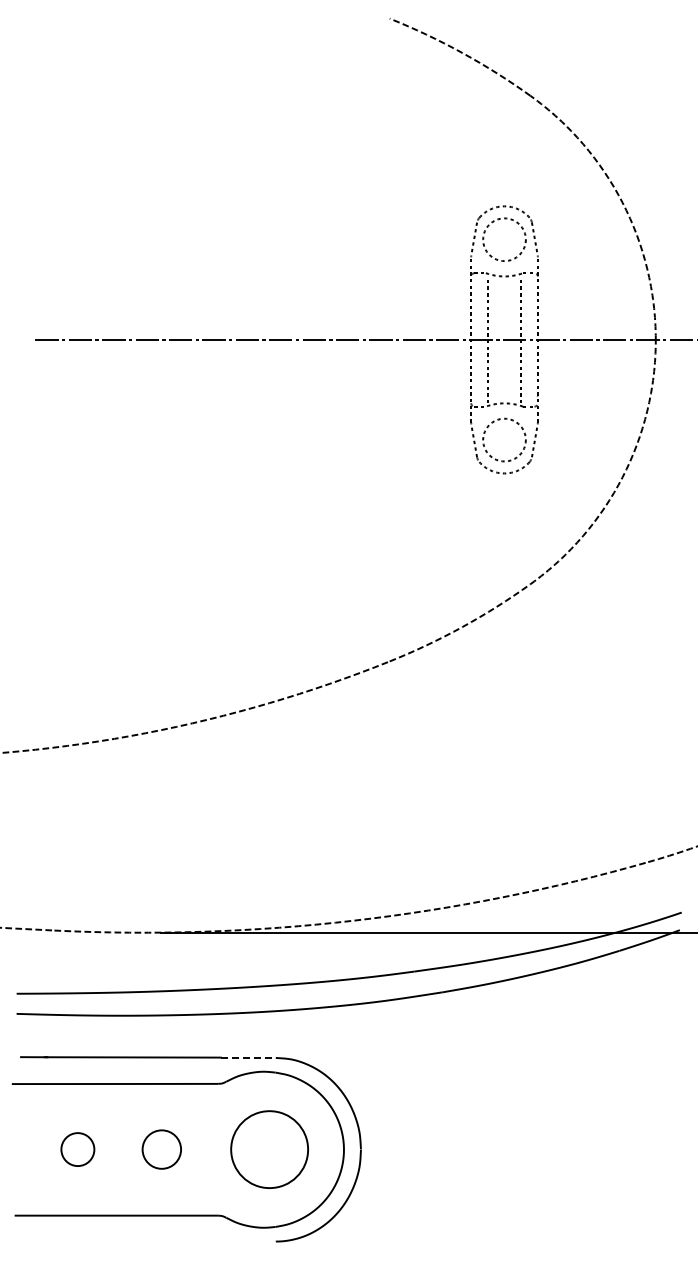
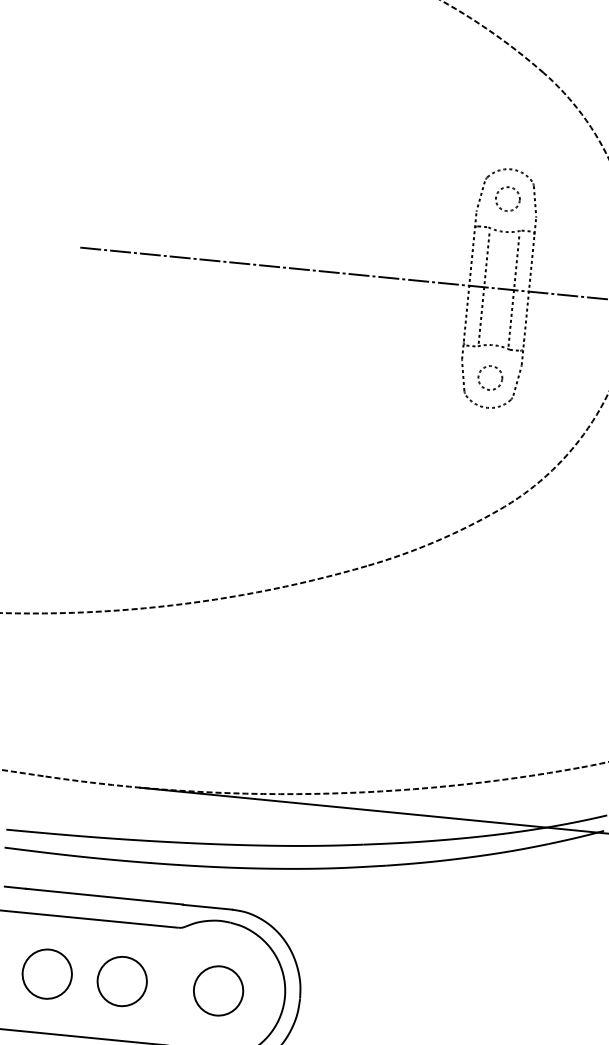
circle: (504, 239) -> (507, 198), size x0.62
circle: (504, 439) -> (490, 377), size x0.62
line: (248, 1057) -> (207, 906), dashed -> solid
circle: (77, 1149) -> (47, 974), size x1.67
circle: (161, 1149) -> (122, 981), size x1.43
circle: (269, 1149) -> (218, 990), size x0.71

